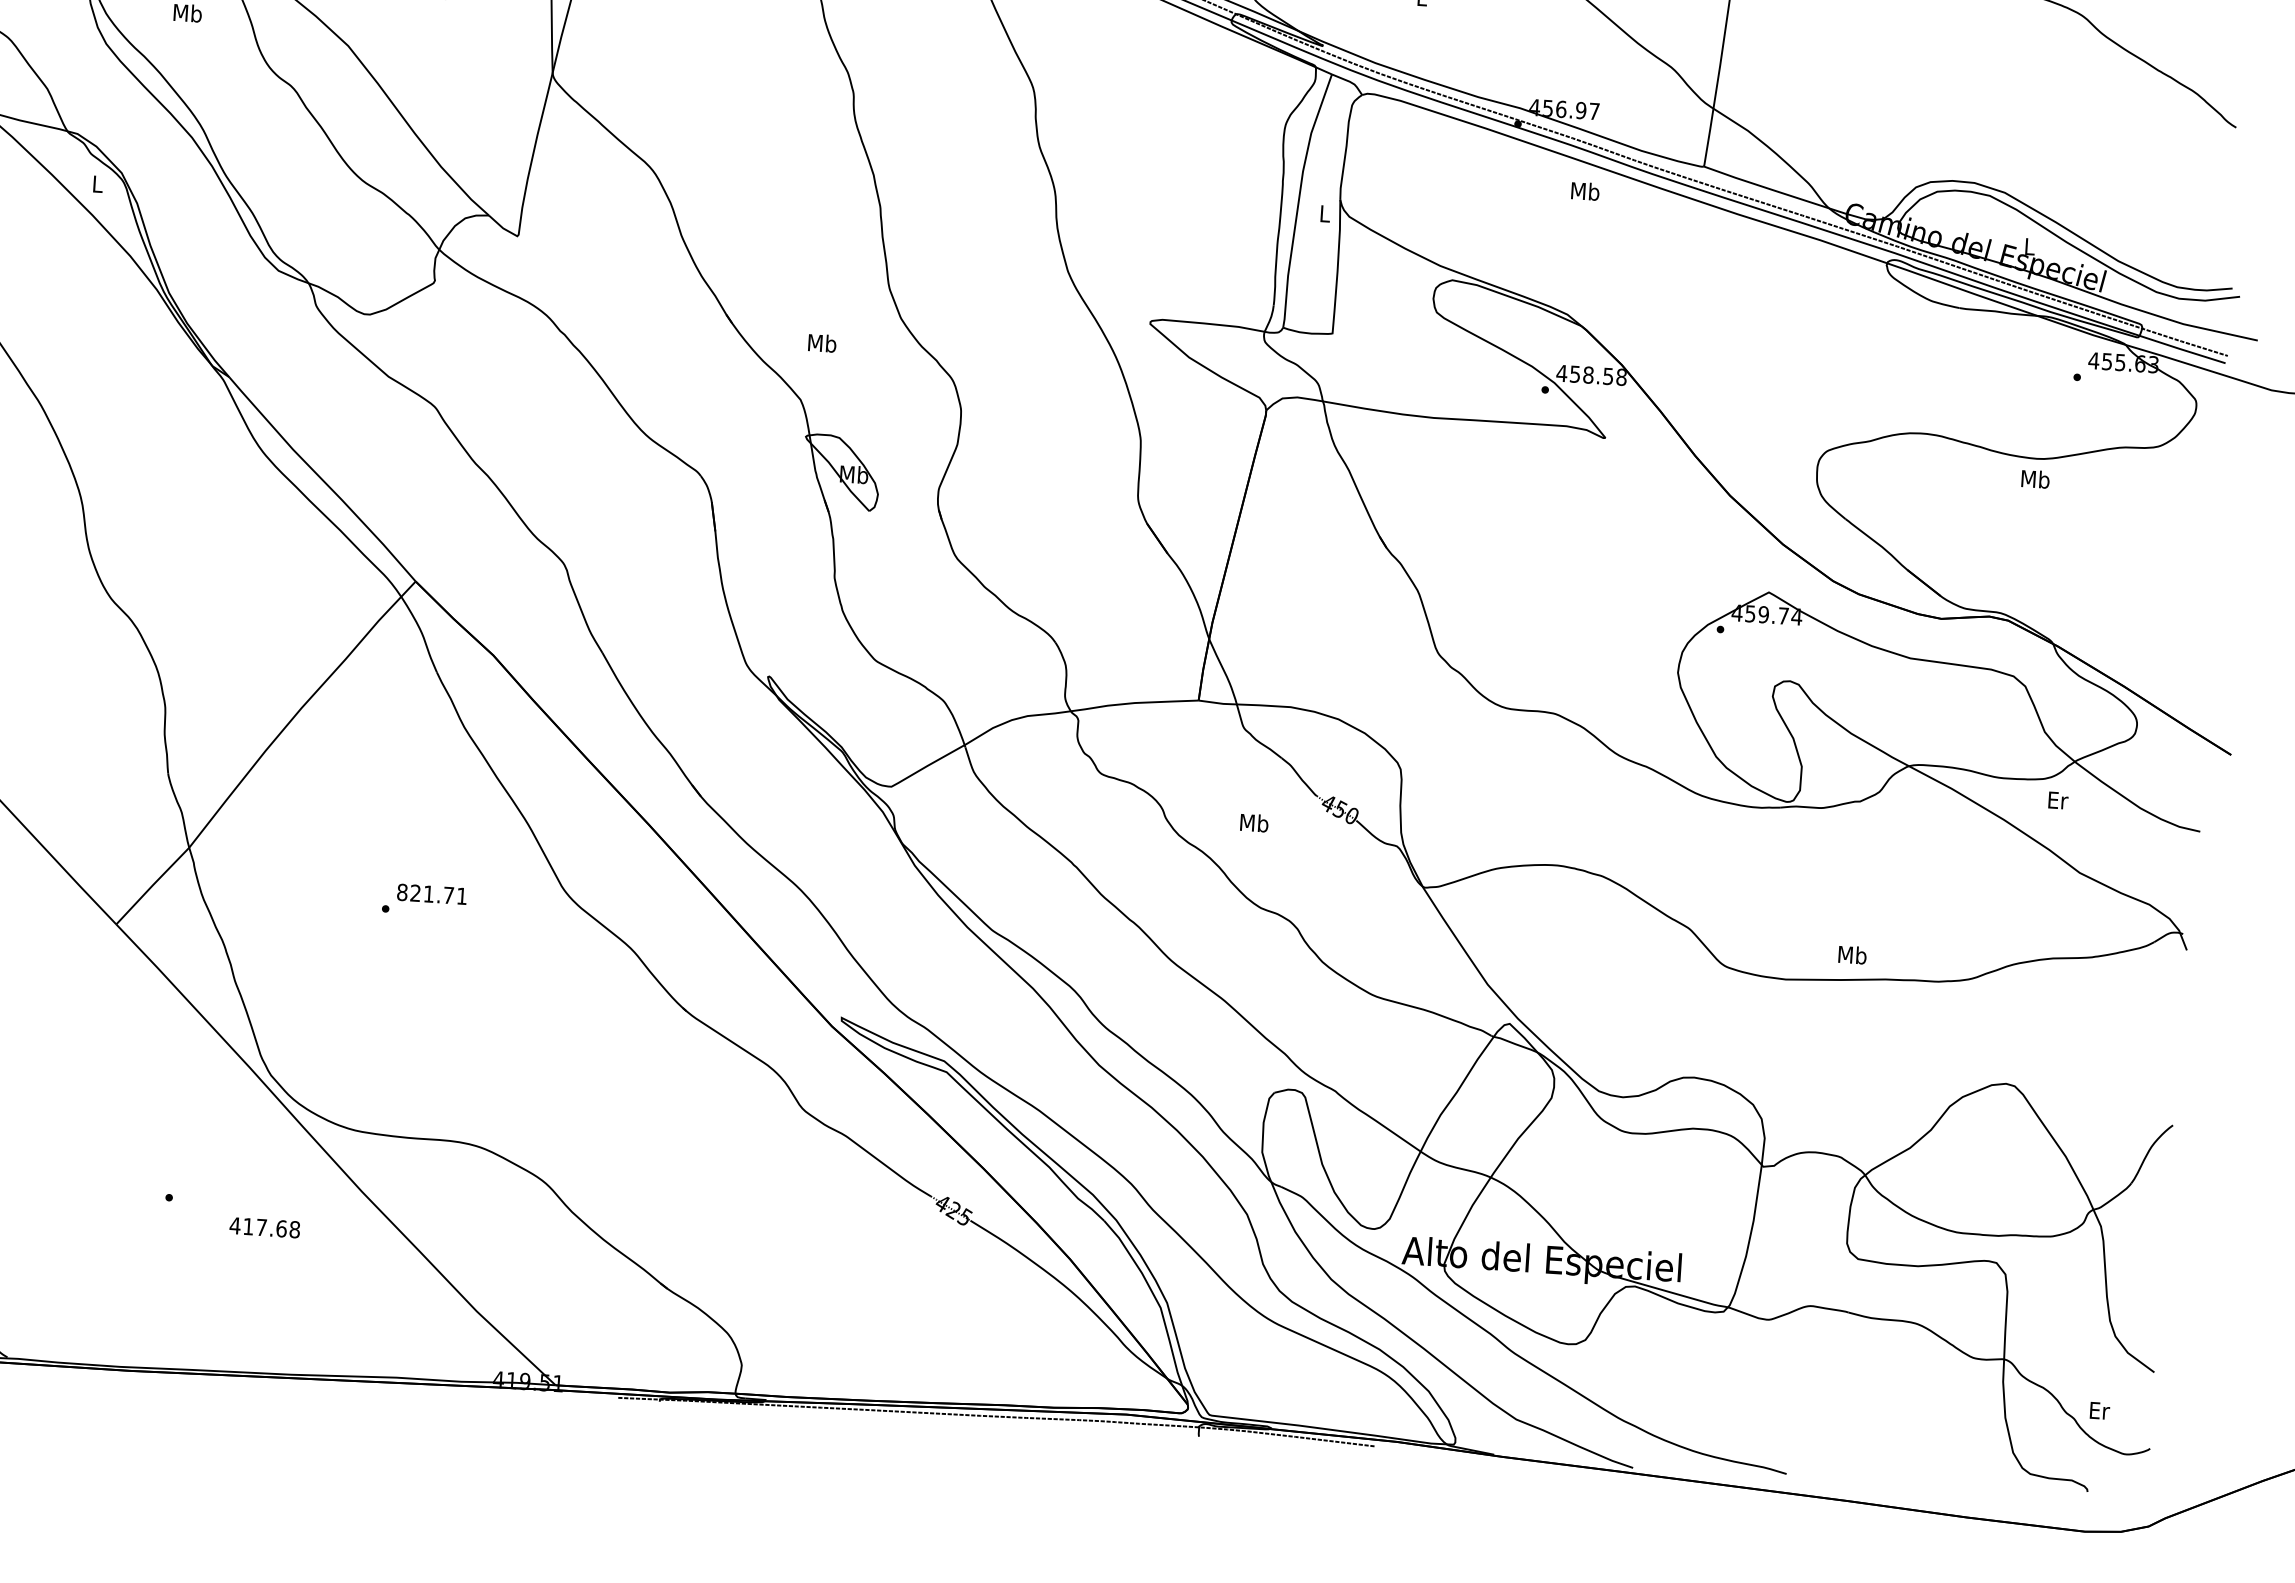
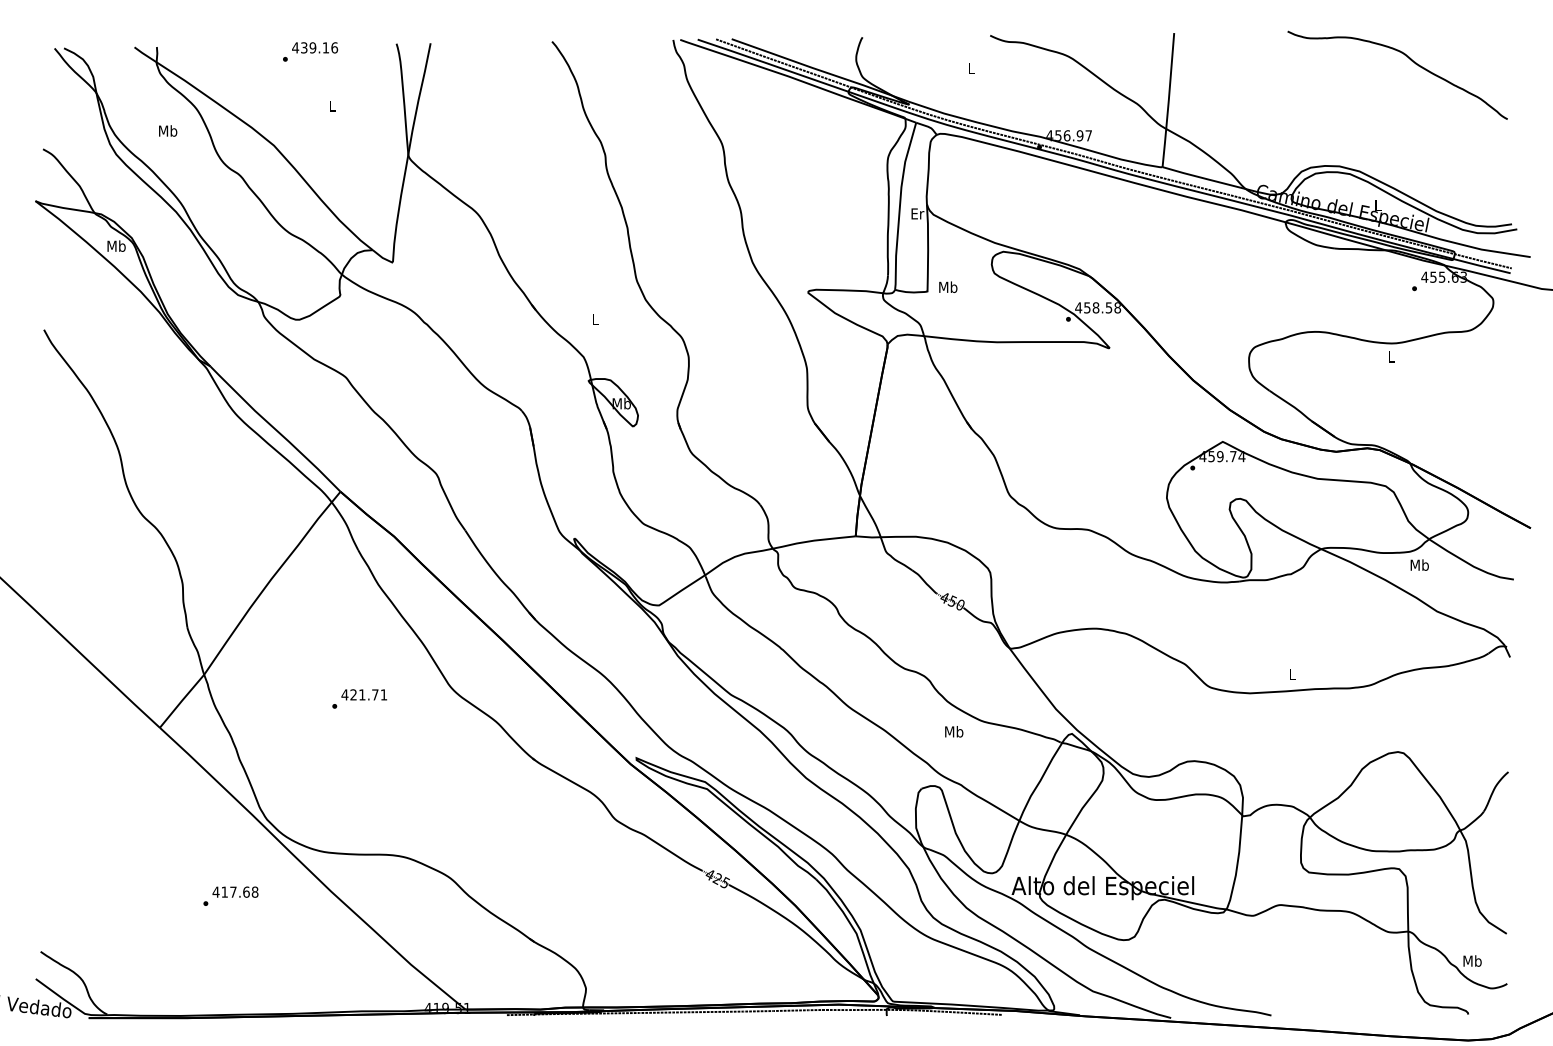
text: (97, 183) -> (116, 245), L -> Mb
text: (1585, 190) -> (948, 286), moved
text: (1324, 213) -> (917, 213), L -> Er
text: (822, 343) -> (595, 319), Mb -> L
text: (2035, 478) -> (1391, 356), Mb -> L
text: (2057, 799) -> (1419, 564), Er -> Mb
text: (1254, 822) -> (954, 731), moved
text: (401, 891) -> (344, 694), 821.71 -> 421.71
text: (1852, 954) -> (1292, 674), Mb -> L
text: (264, 1226) -> (235, 891), moved
text: (2099, 1409) -> (1472, 960), Er -> Mb

